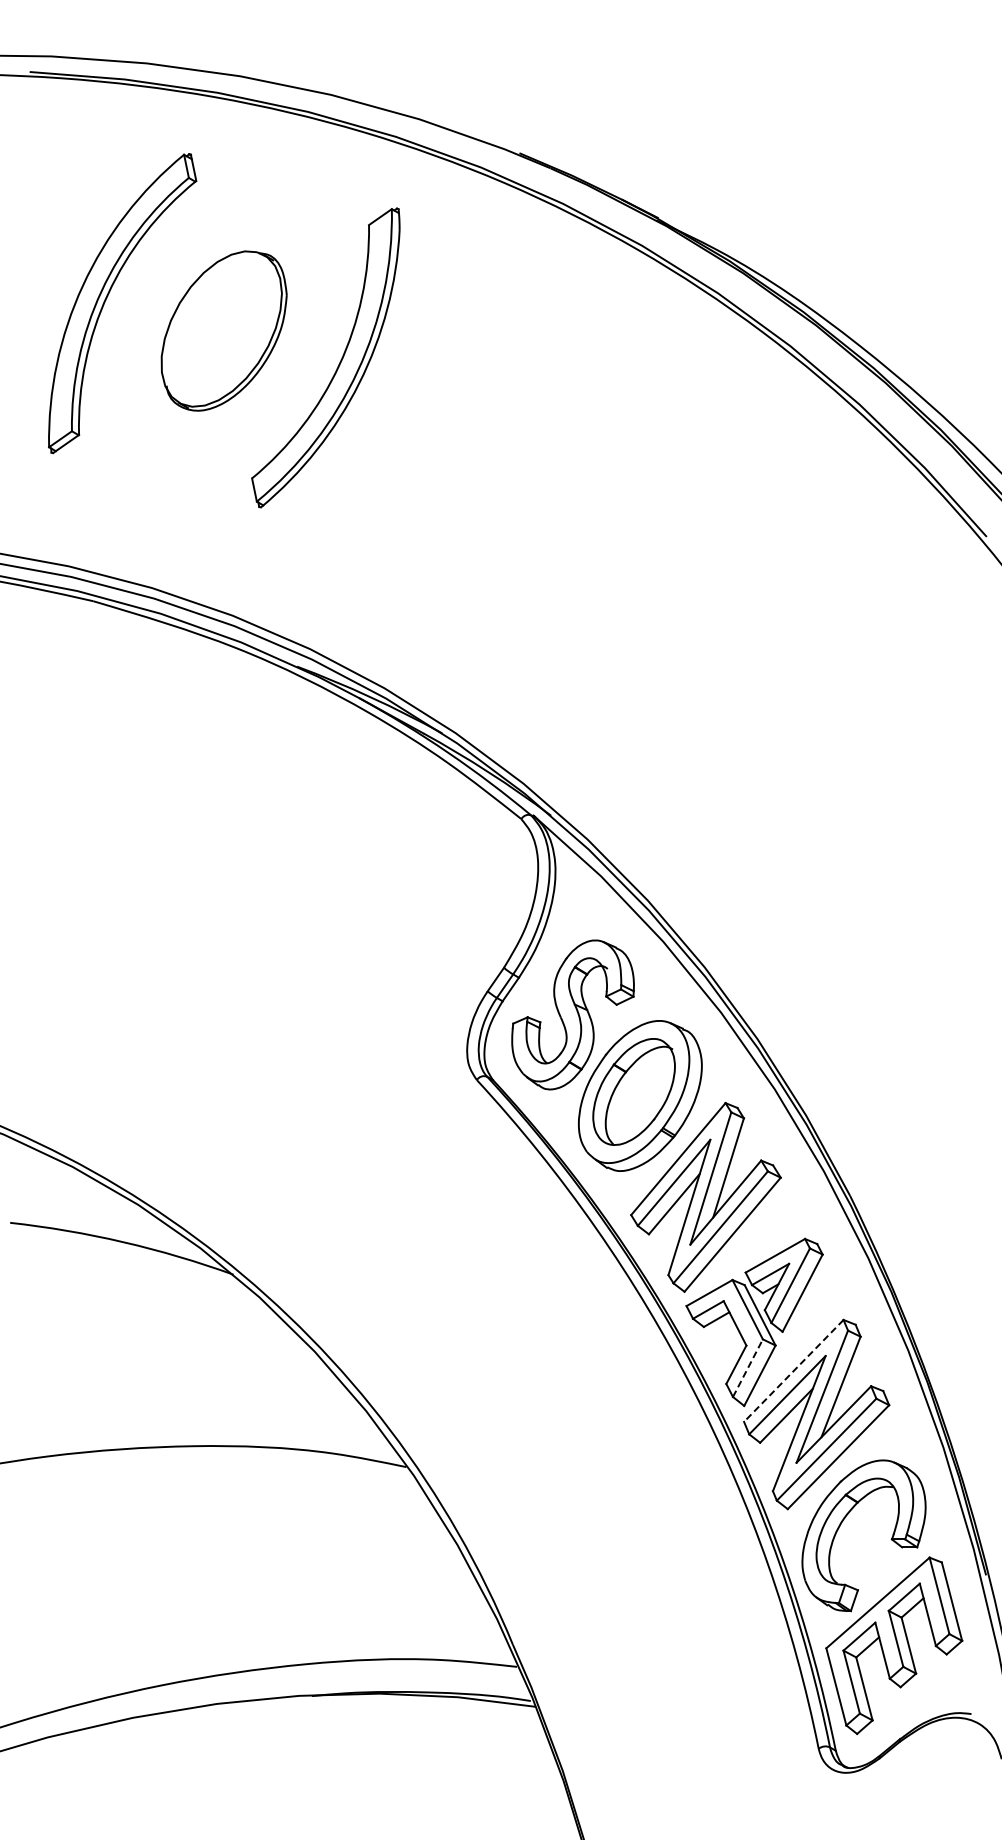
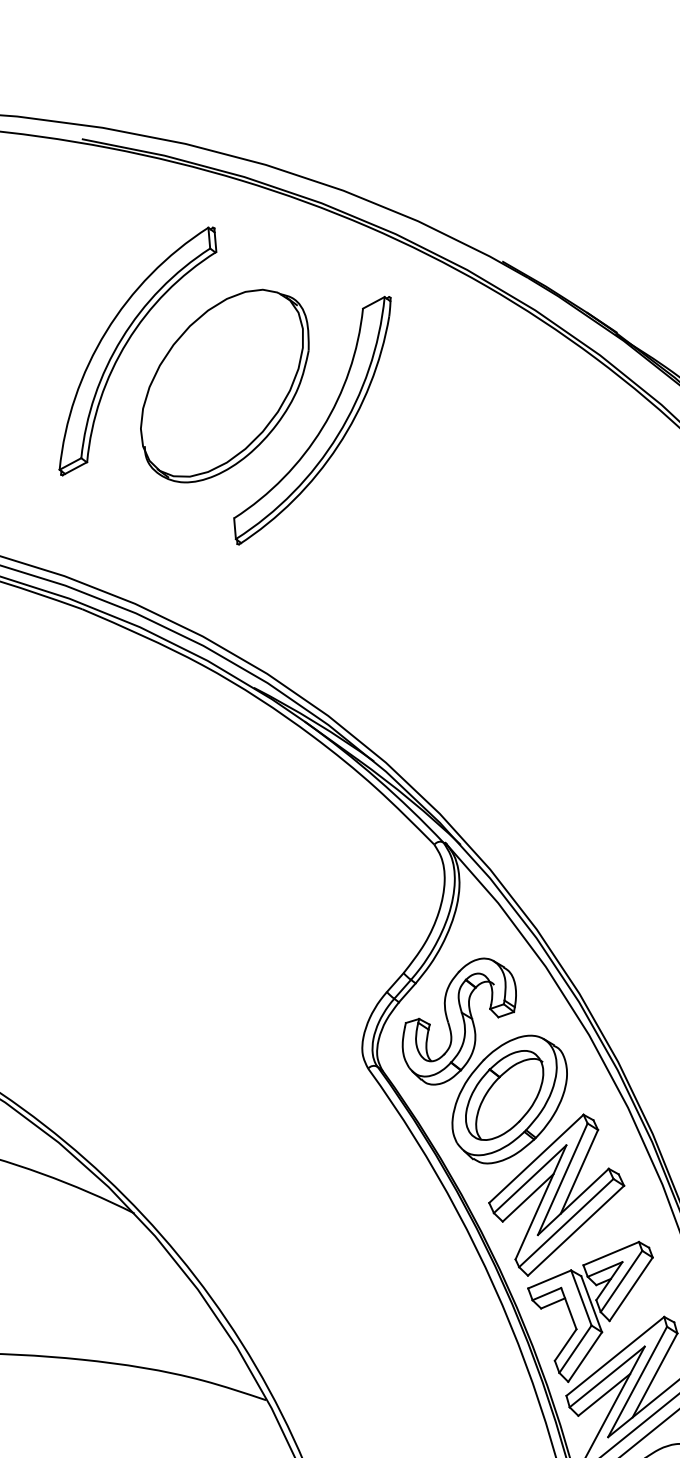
part: (224, 330) -> (225, 385), size x1.43
line: (748, 1367) -> (576, 1348), dashed -> solid
line: (793, 1371) -> (615, 1356), dashed -> solid

